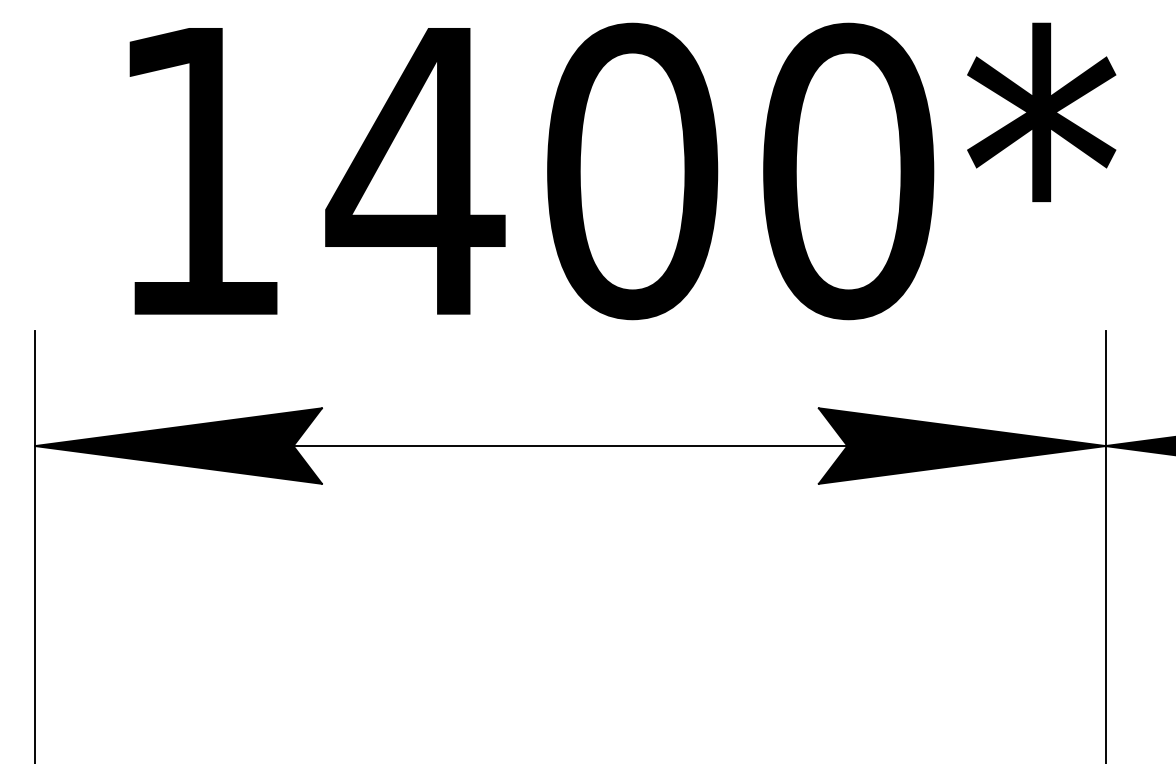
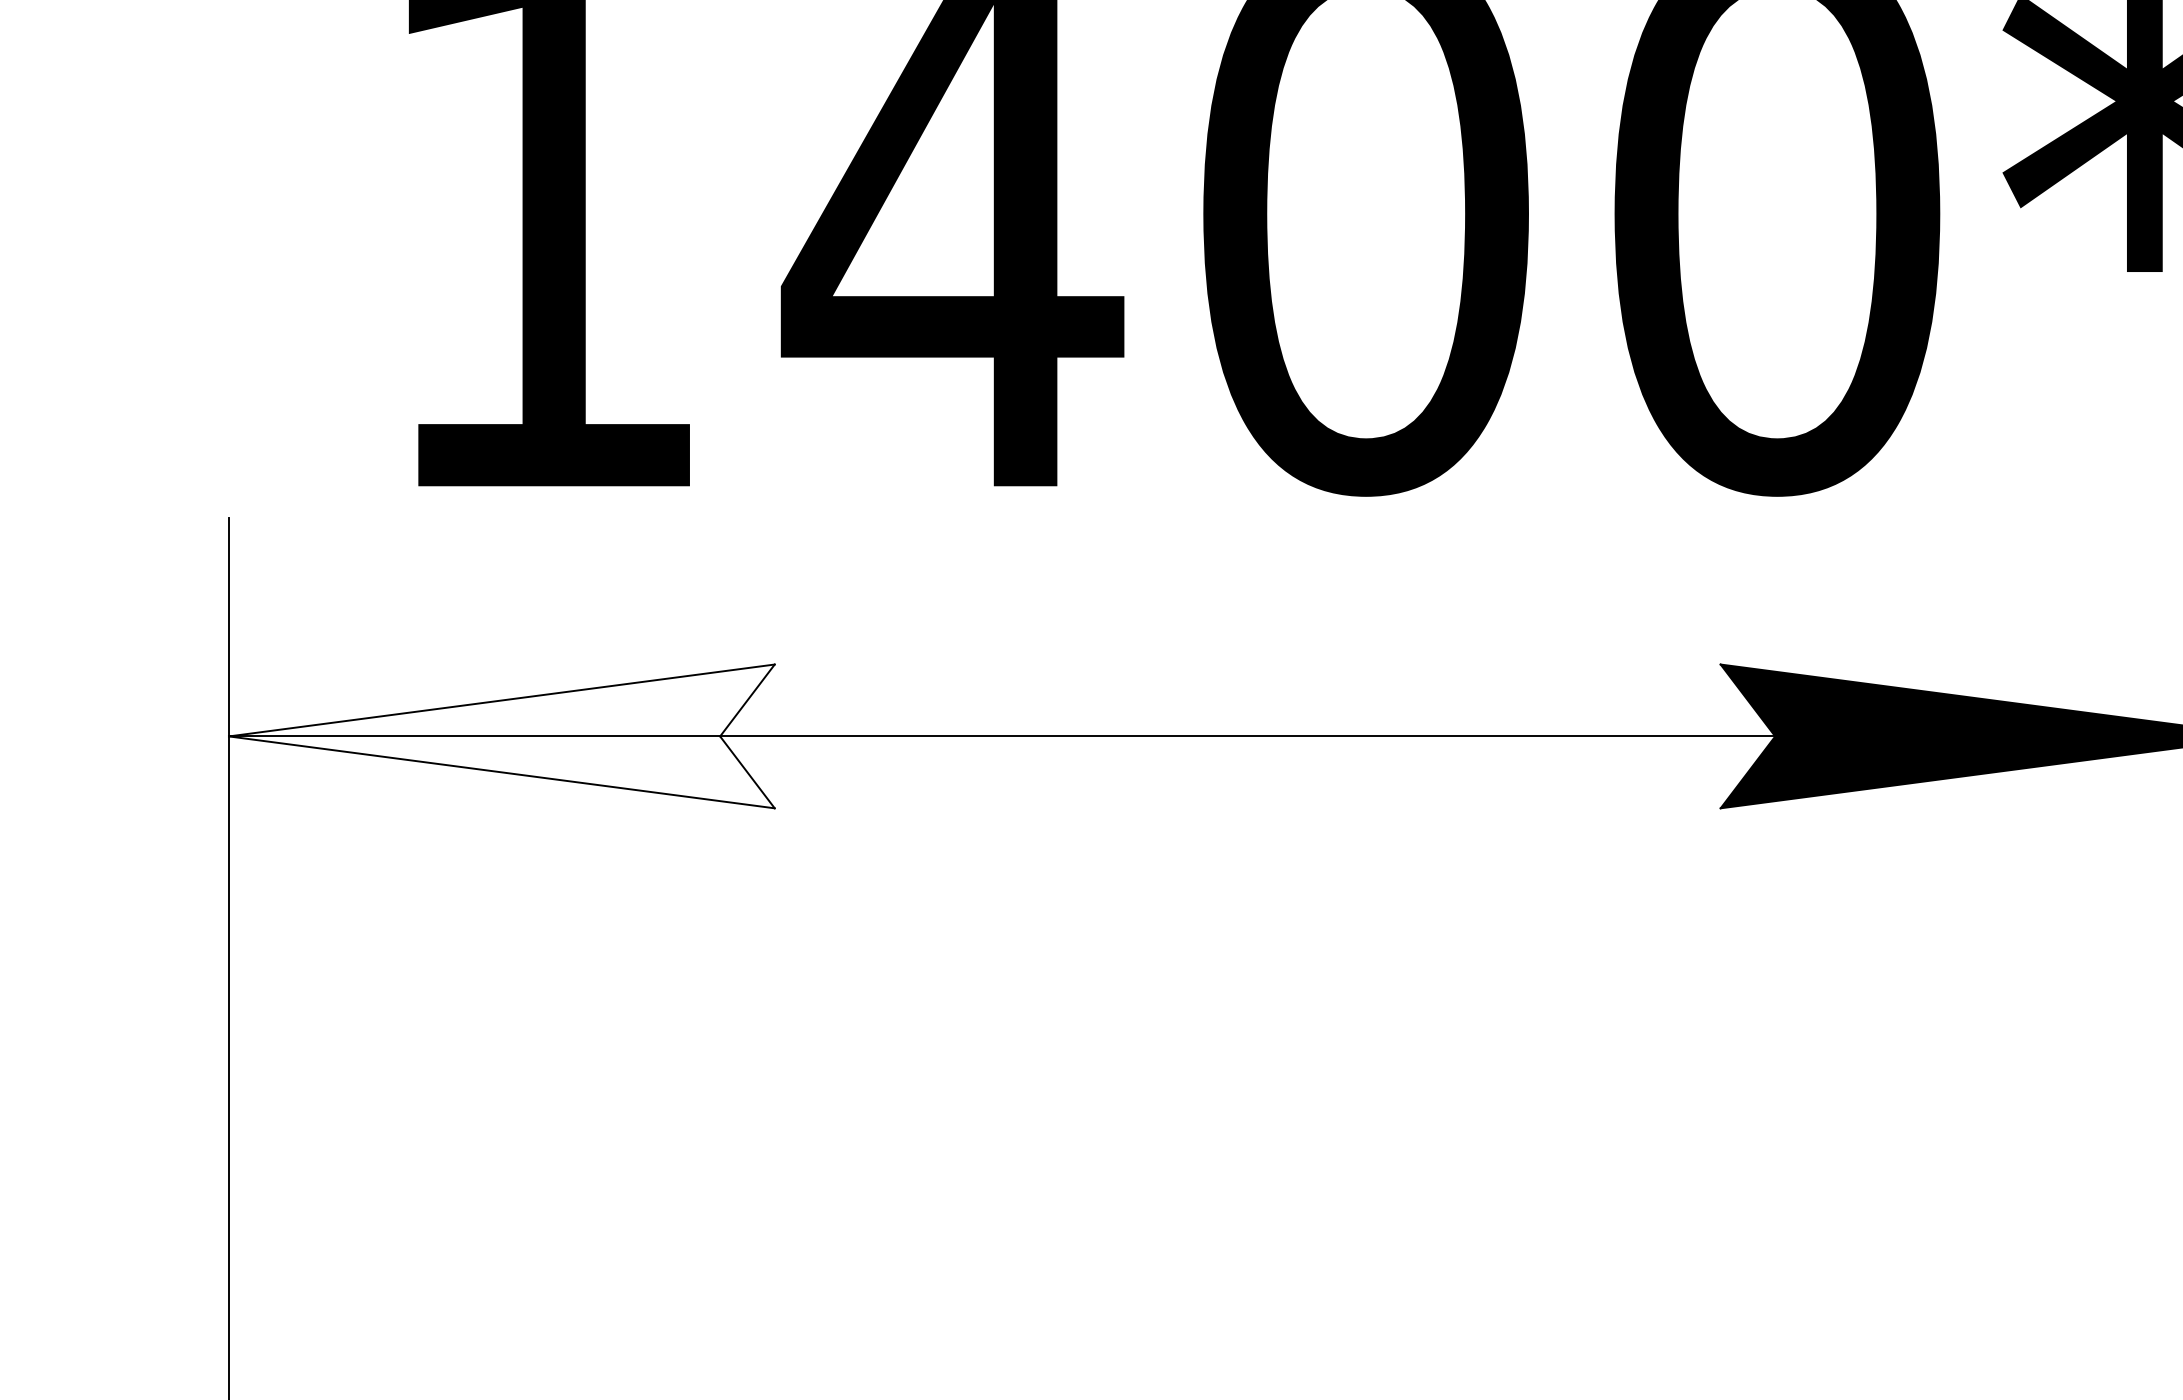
fill: (178, 445) -> (501, 735), removed

